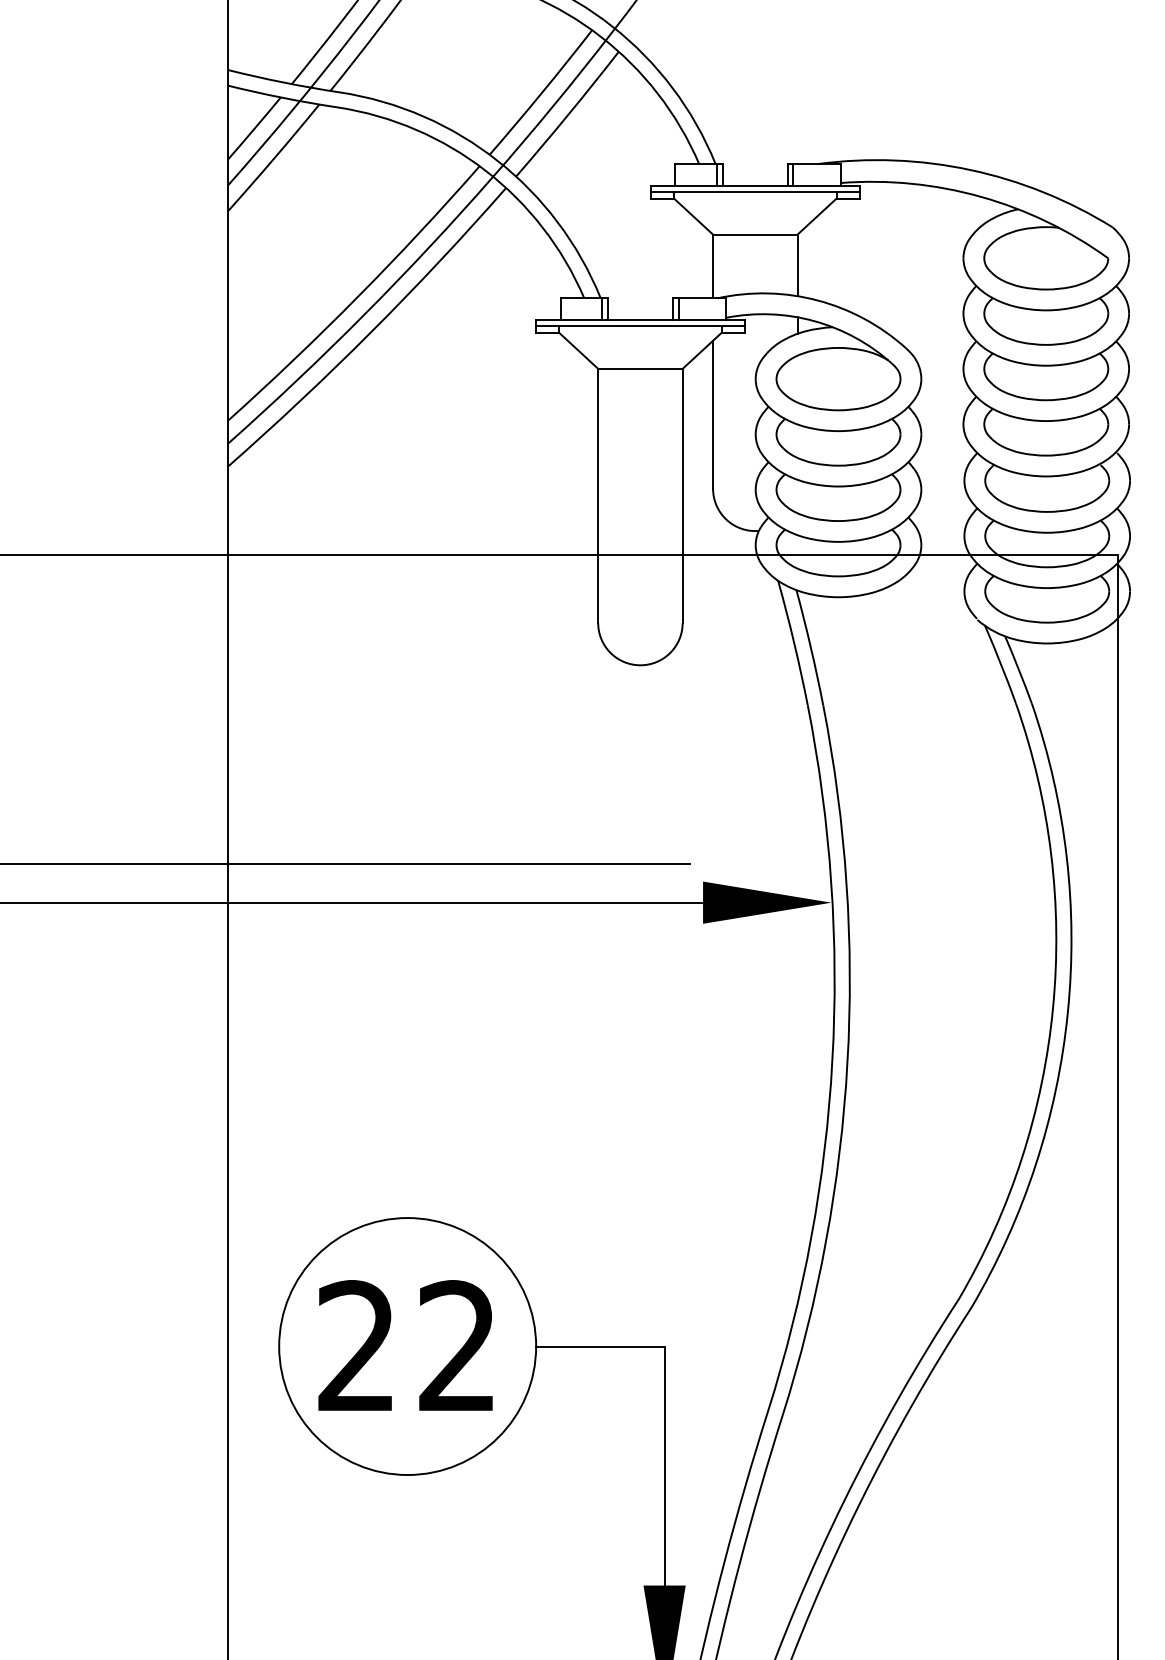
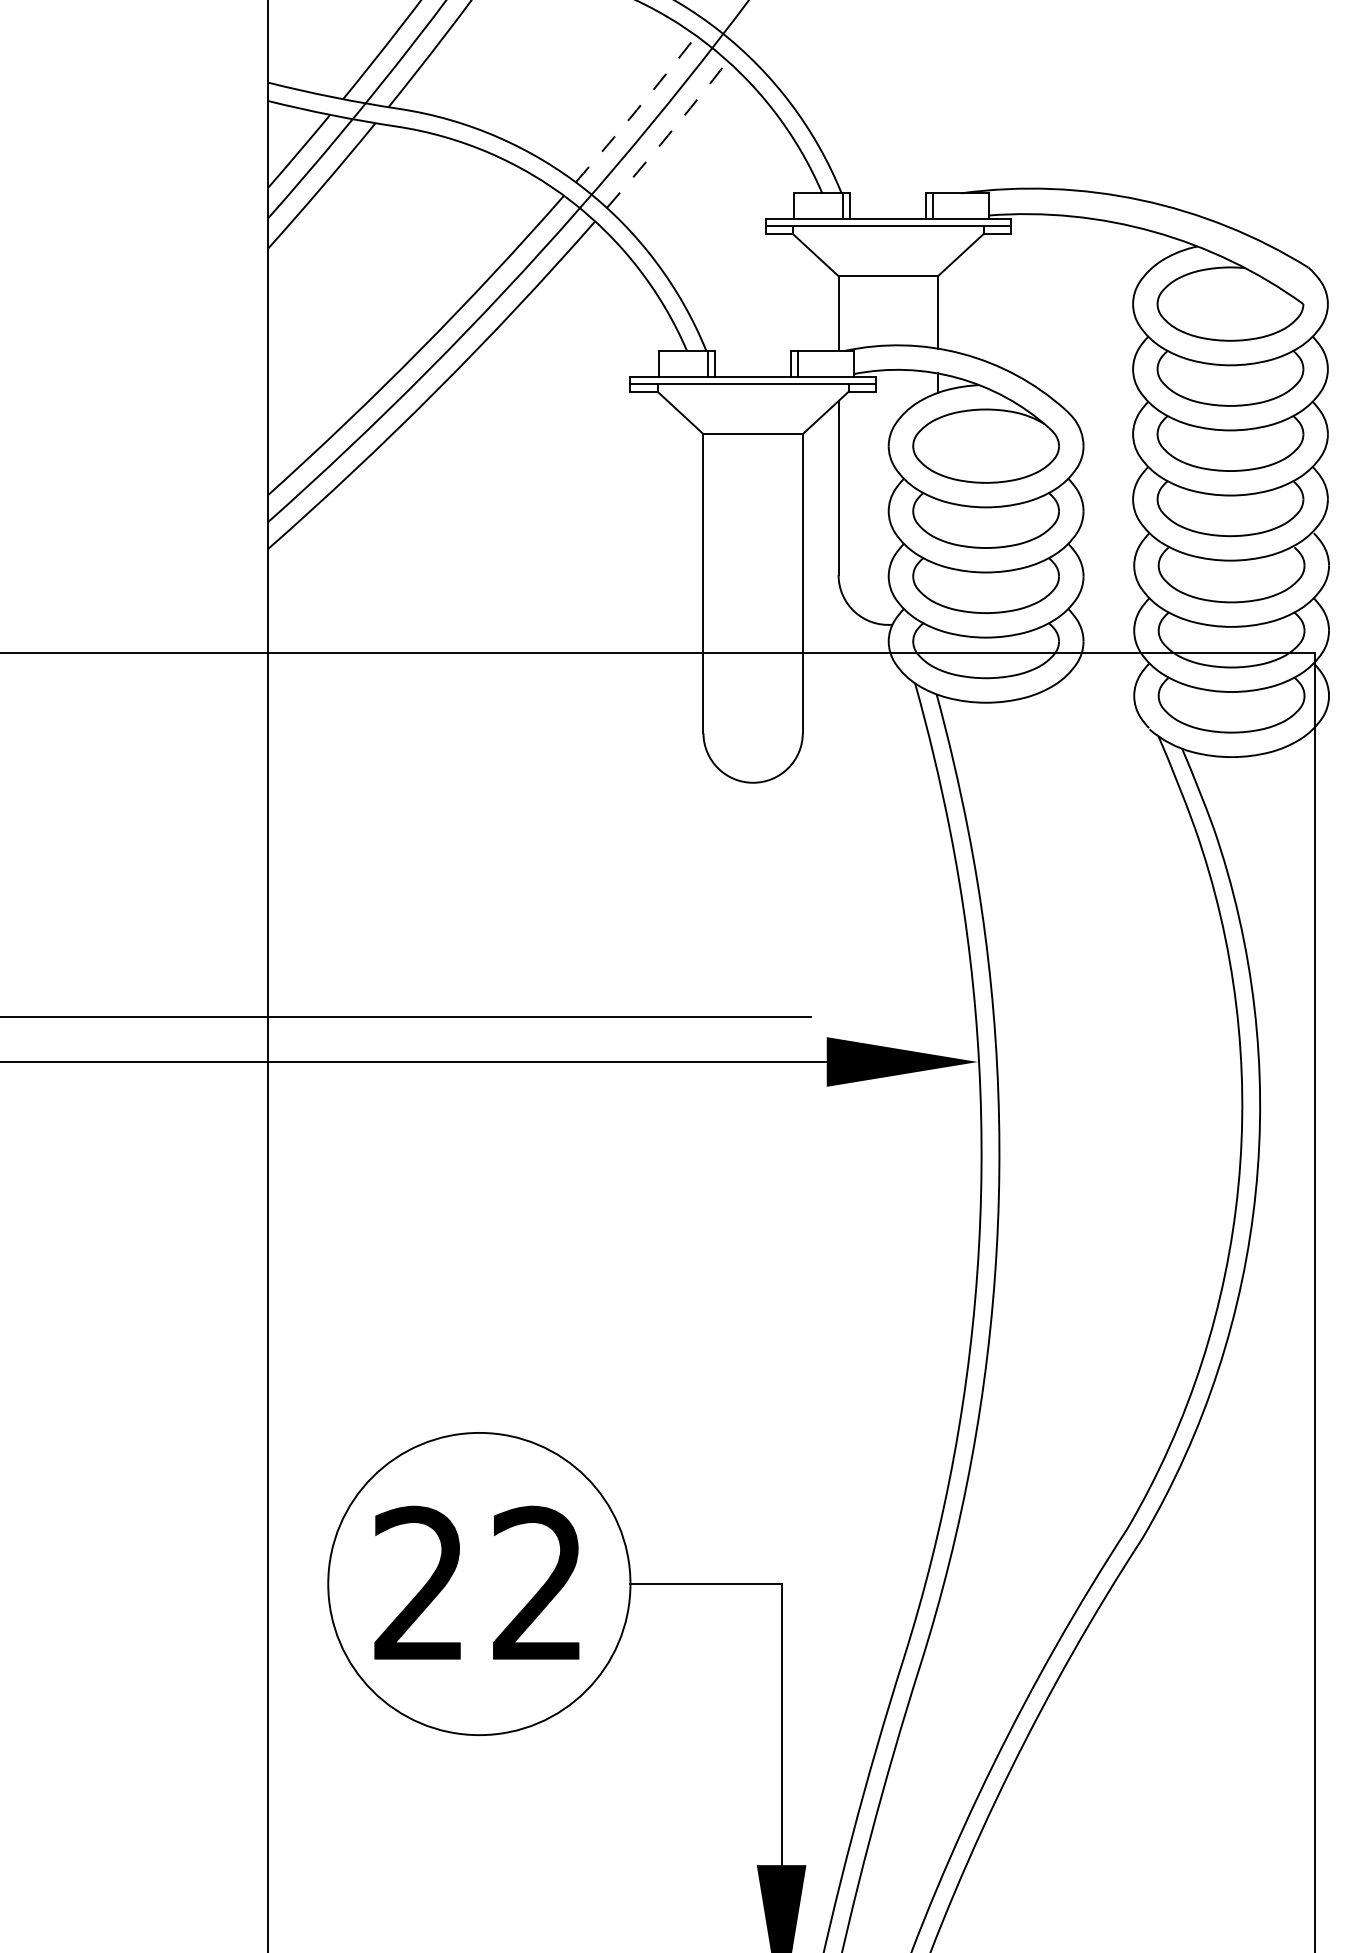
line: (542, 92) -> (637, 109), solid -> dashed
line: (568, 114) -> (668, 135), solid -> dashed

